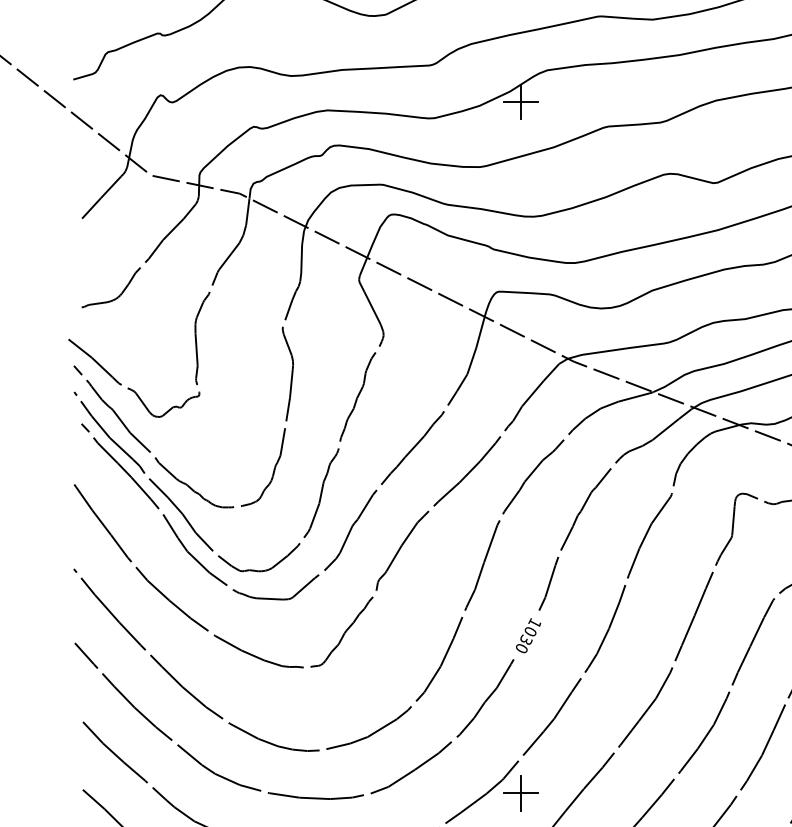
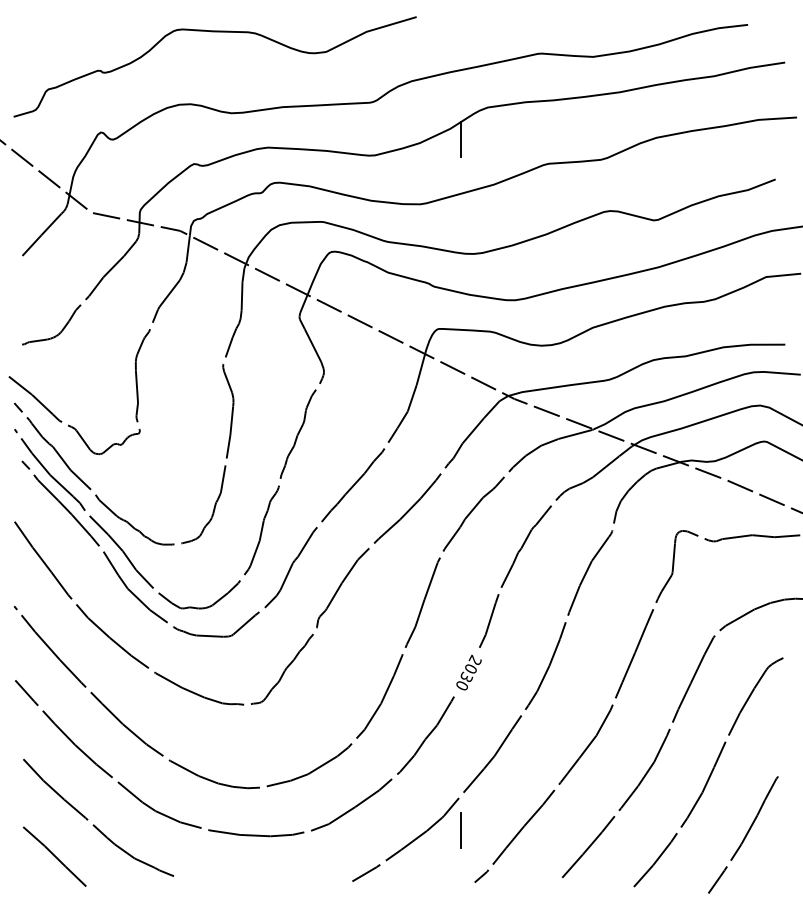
line: (521, 102) -> (461, 139), removed
text: (536, 622) -> (476, 659), 1030 -> 2030
line: (521, 793) -> (461, 830), removed

